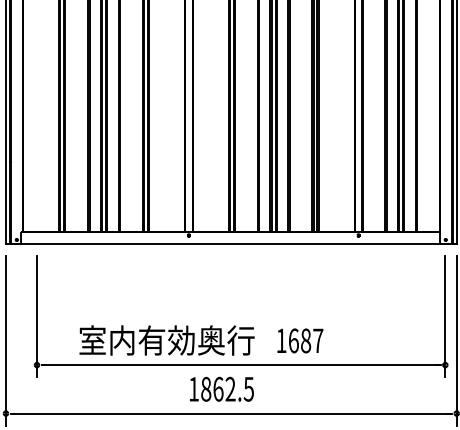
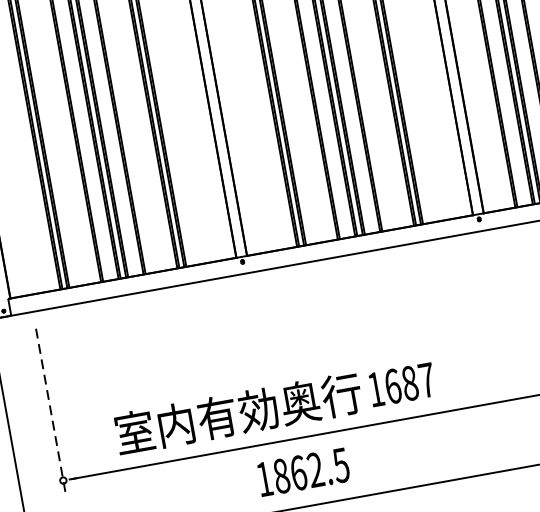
line: (37, 316) -> (51, 412), solid -> dashed
text: (300, 340) -> (402, 384), moved
text: (221, 388) -> (302, 471), moved

